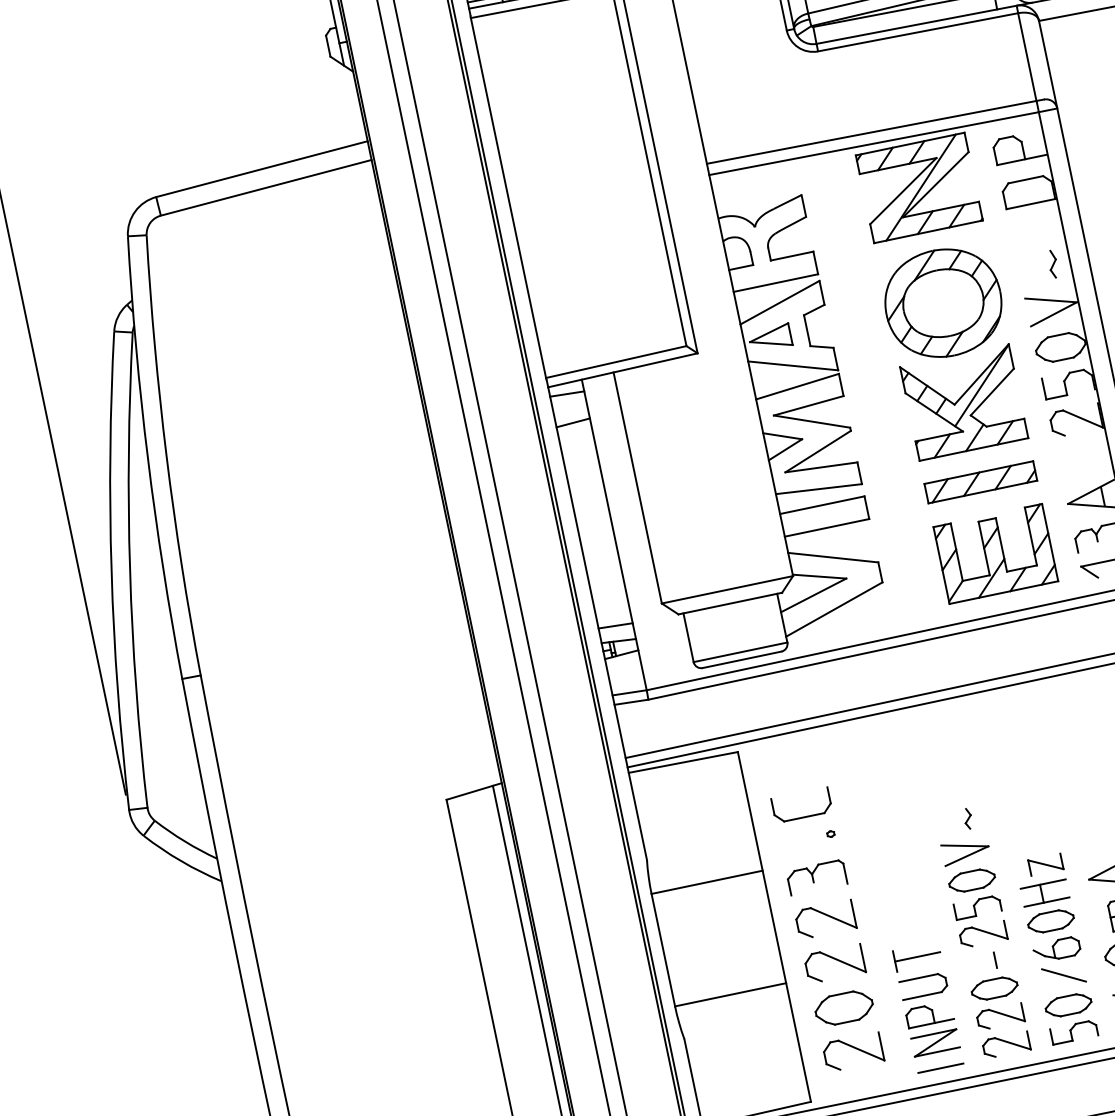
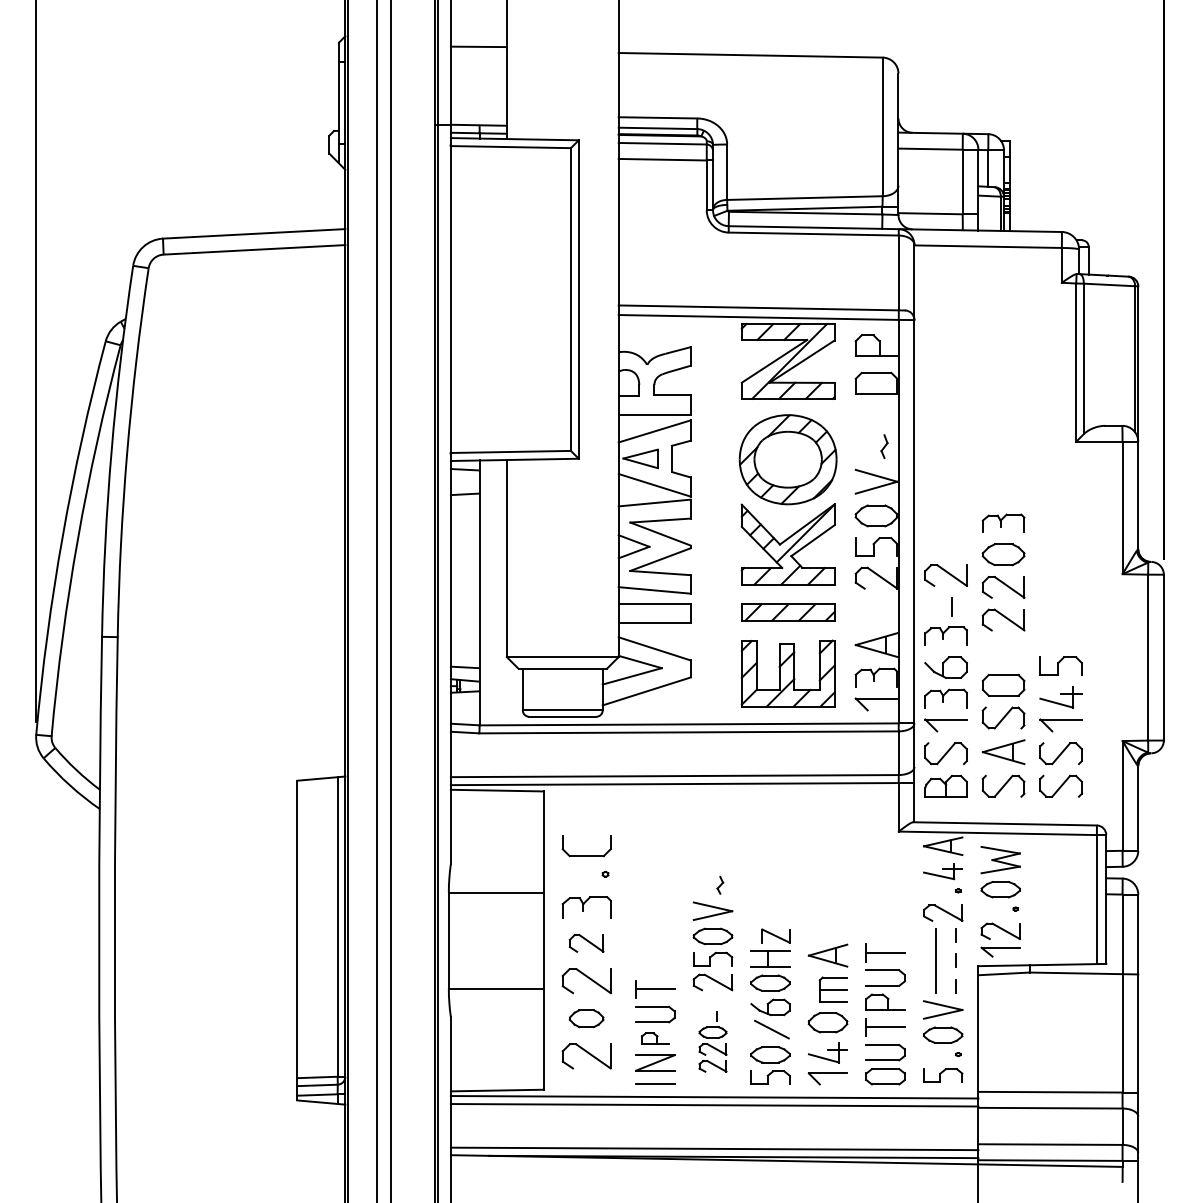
part: (825, 919) -> (586, 943), size x0.7
part: (997, 1003) -> (712, 1041), size x0.7
part: (843, 1007) -> (586, 1018), size x0.7
part: (929, 1014) -> (655, 1038), size x0.7

